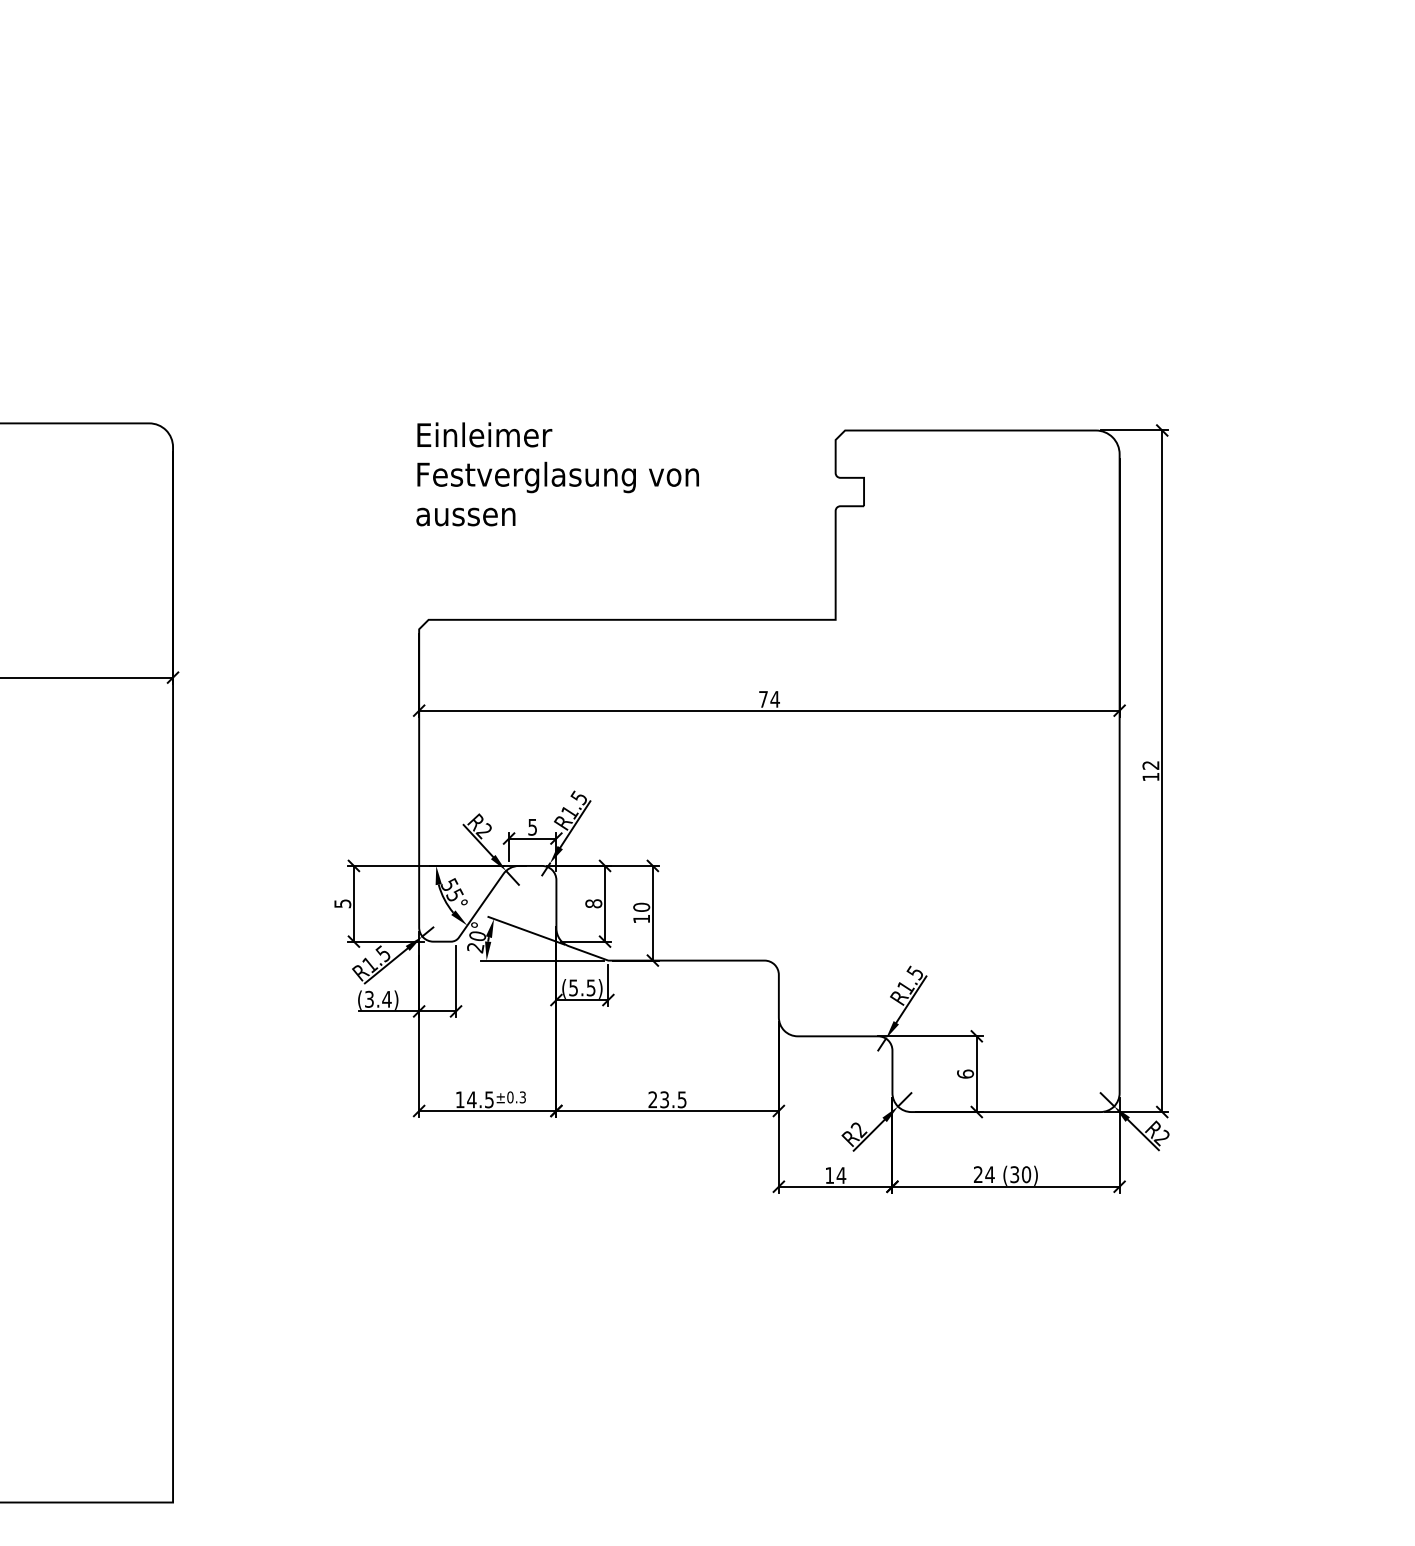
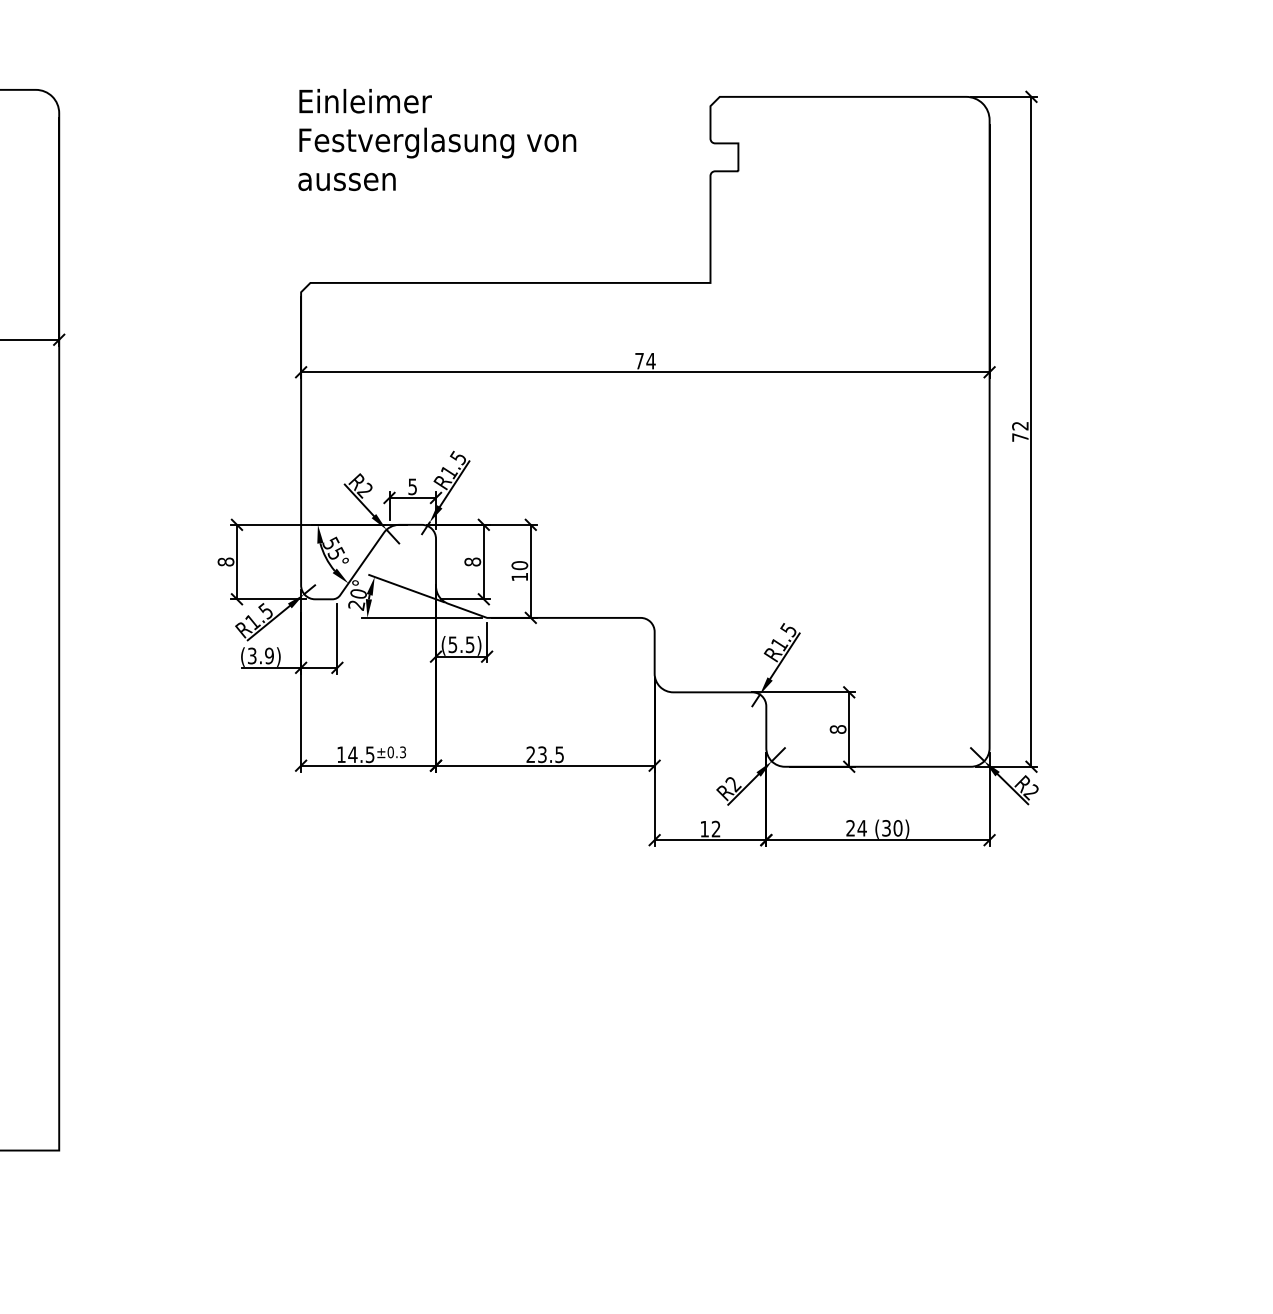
text: (1150, 776) -> (1019, 436), 12 -> 72
text: (342, 903) -> (225, 561), 5 -> 8
text: (386, 998) -> (269, 655), (3.4) -> (3.9)
text: (965, 1073) -> (838, 728), 6 -> 8
text: (841, 1175) -> (716, 829), 14 -> 12

